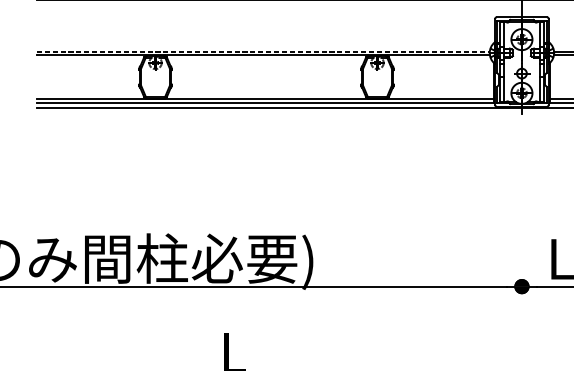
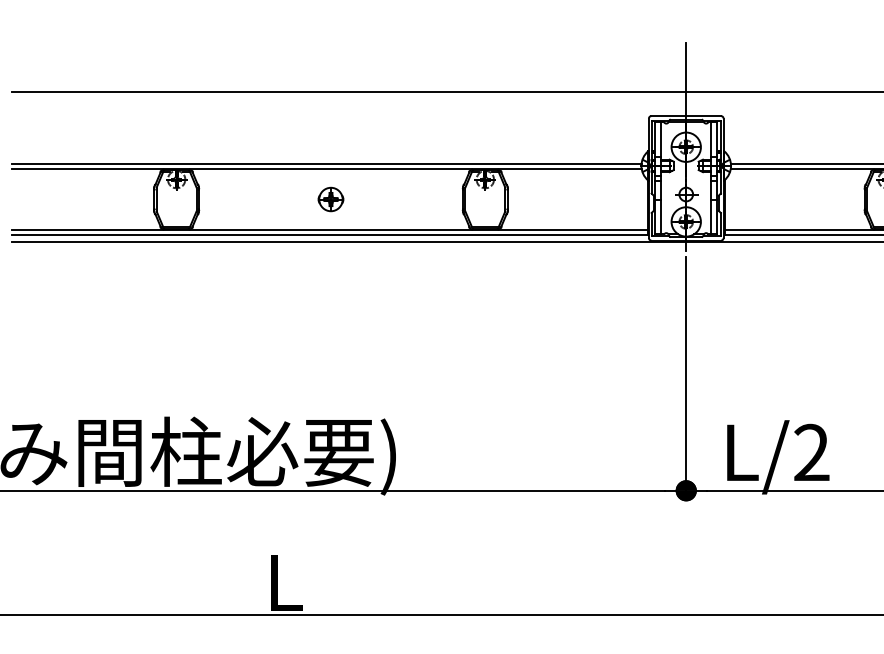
line: (263, 52) -> (326, 164), dashed -> solid
part: (266, 77) -> (330, 199), added
line: (522, 203) -> (686, 374), added

